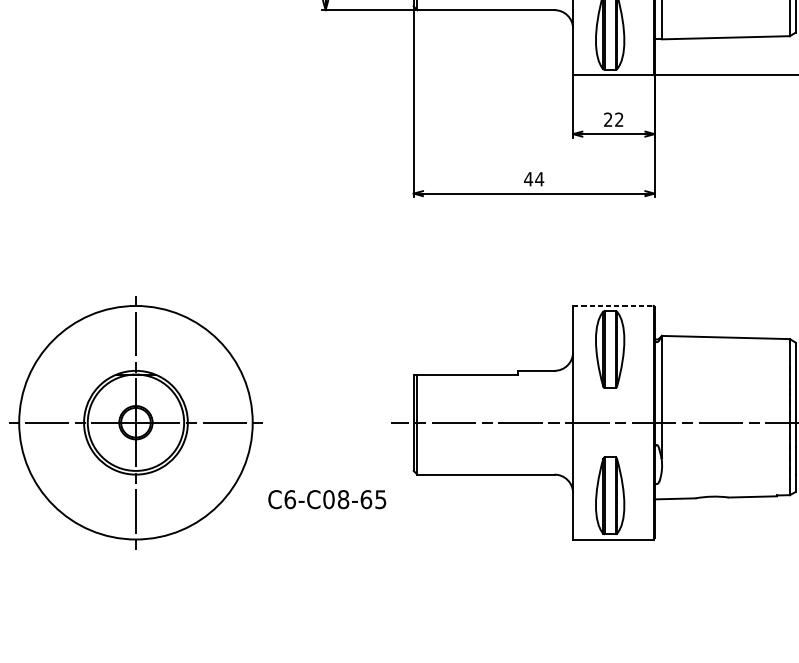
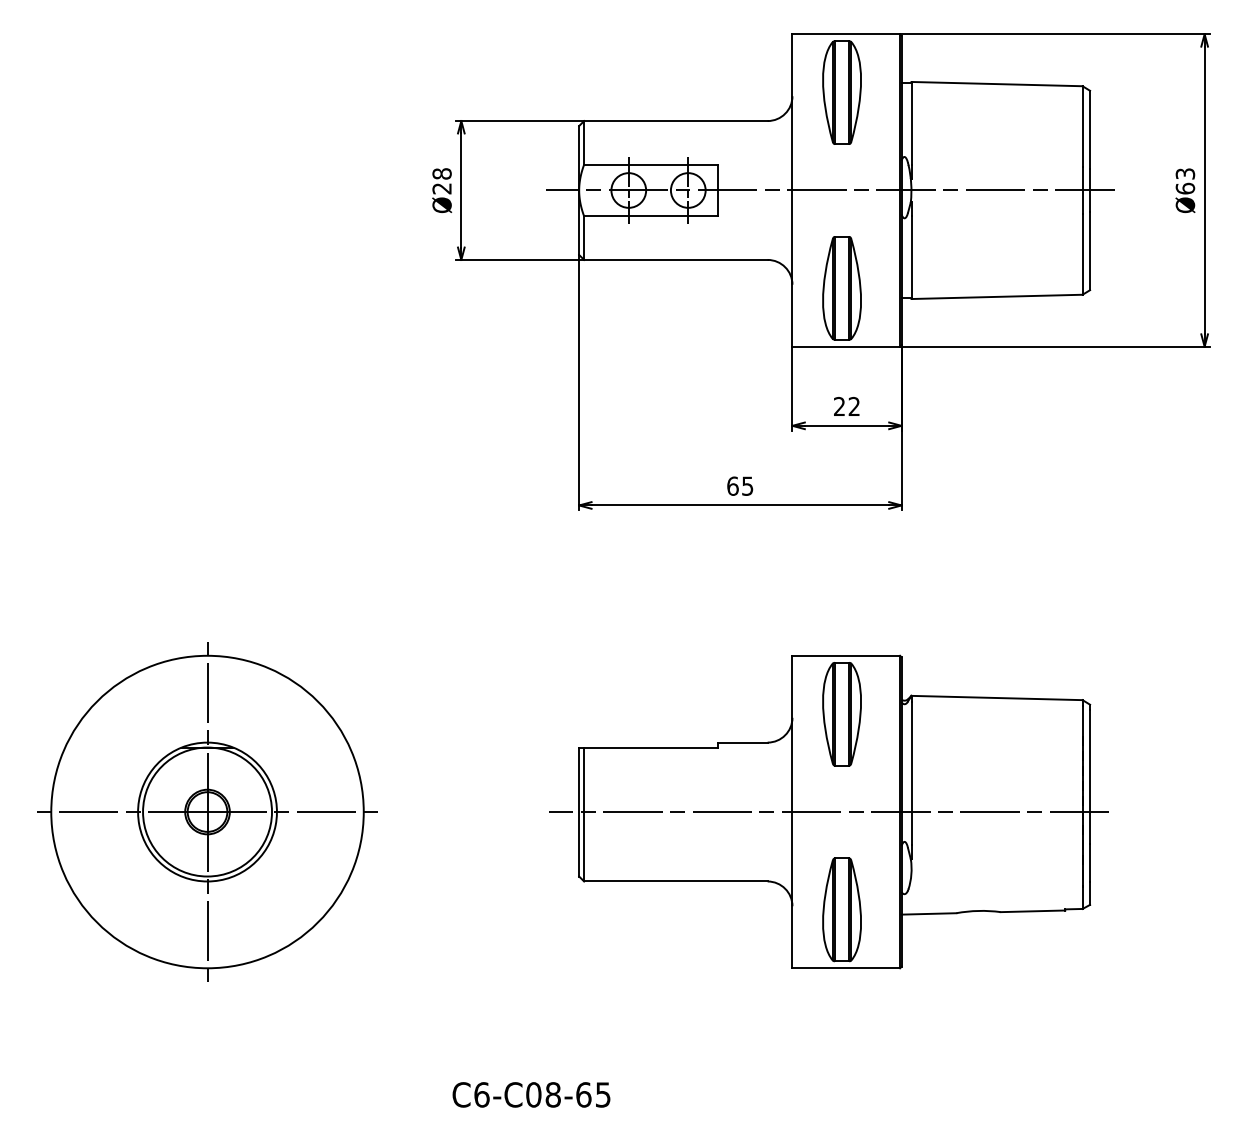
text: (533, 178) -> (739, 485), 44 -> 65
line: (613, 305) -> (846, 655), dashed -> solid
text: (327, 499) -> (531, 1094), moved

